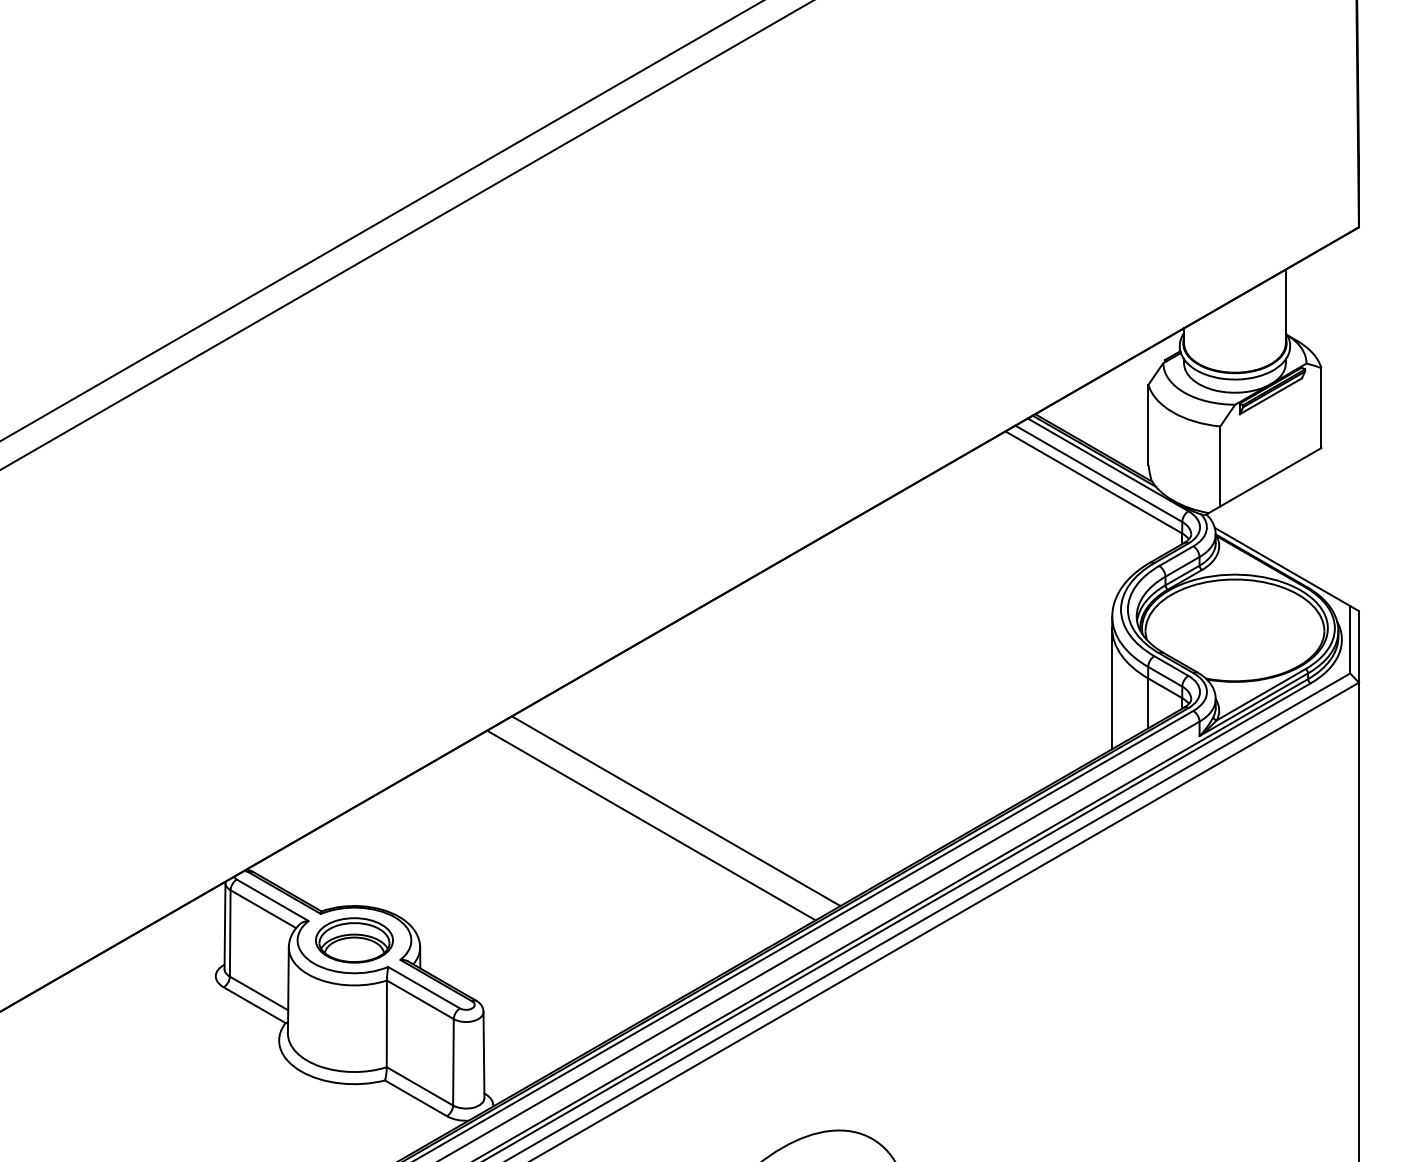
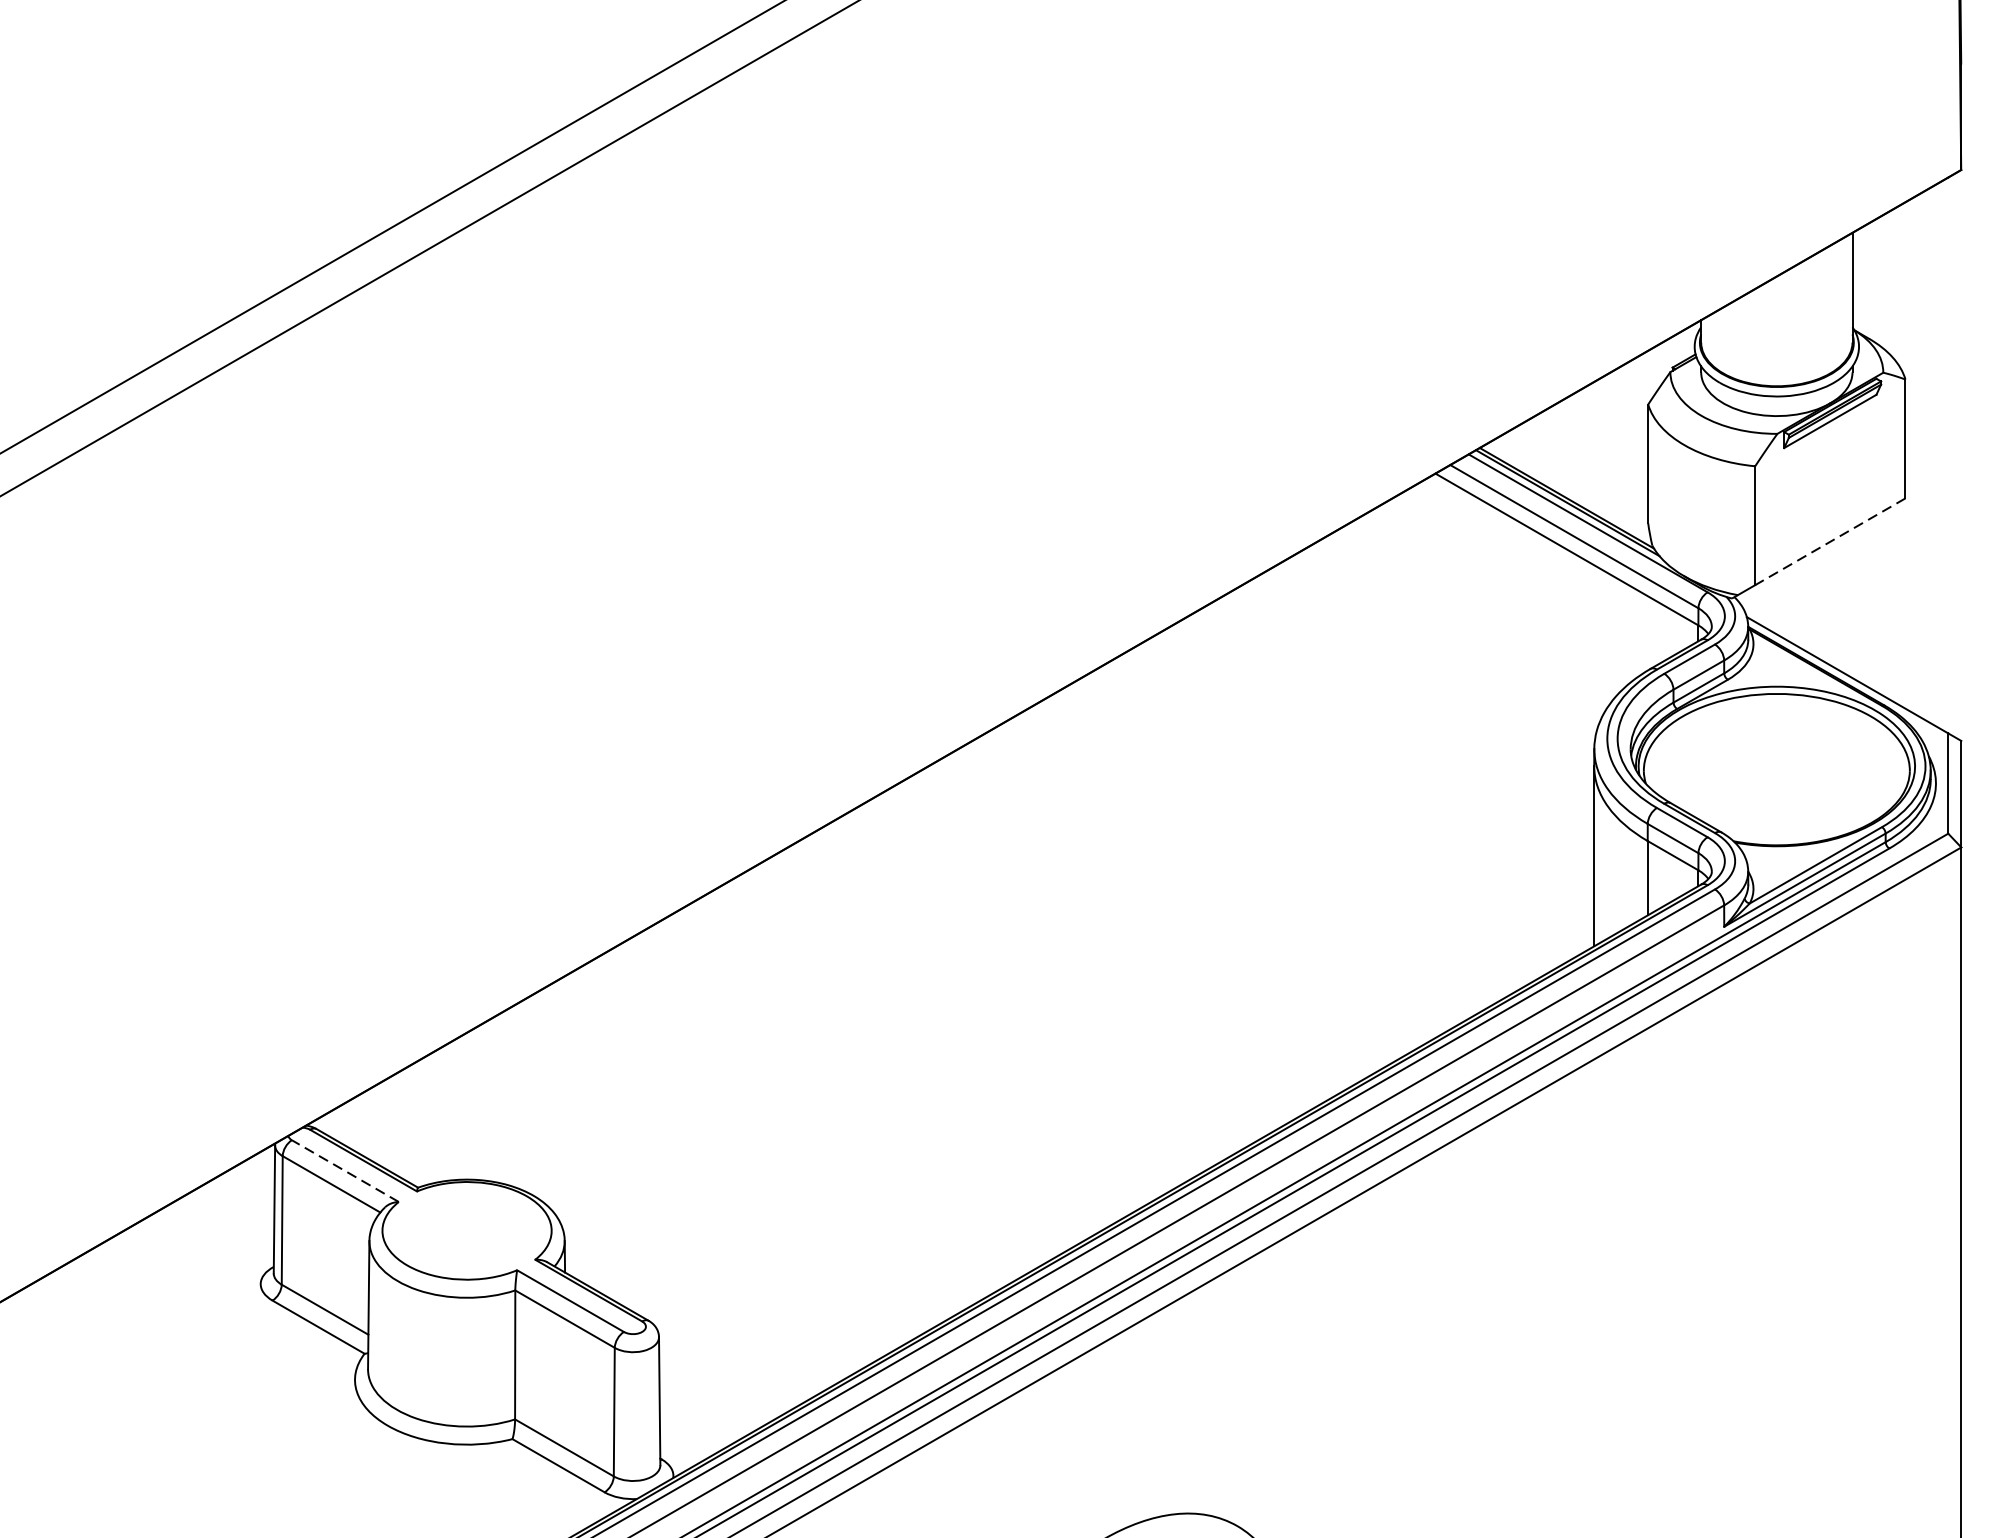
line: (1270, 477) -> (1829, 542), solid -> dashed
line: (675, 811) -> (944, 1039), removed
line: (651, 825) -> (908, 1059), removed
line: (272, 900) -> (345, 1171), solid -> dashed
part: (354, 940) -> (467, 1230), removed

